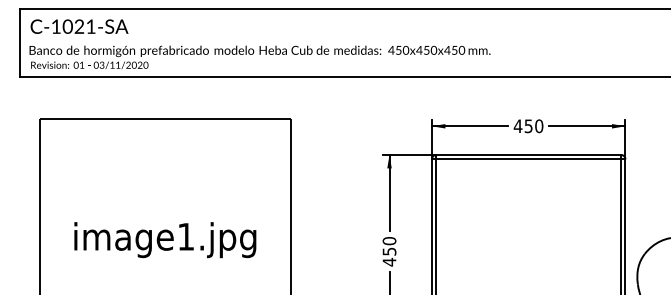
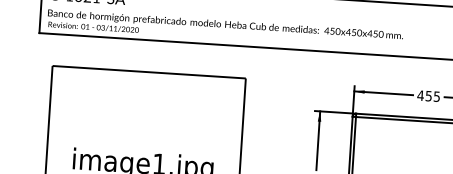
text: (539, 126) -> (437, 96), 450 -> 455

